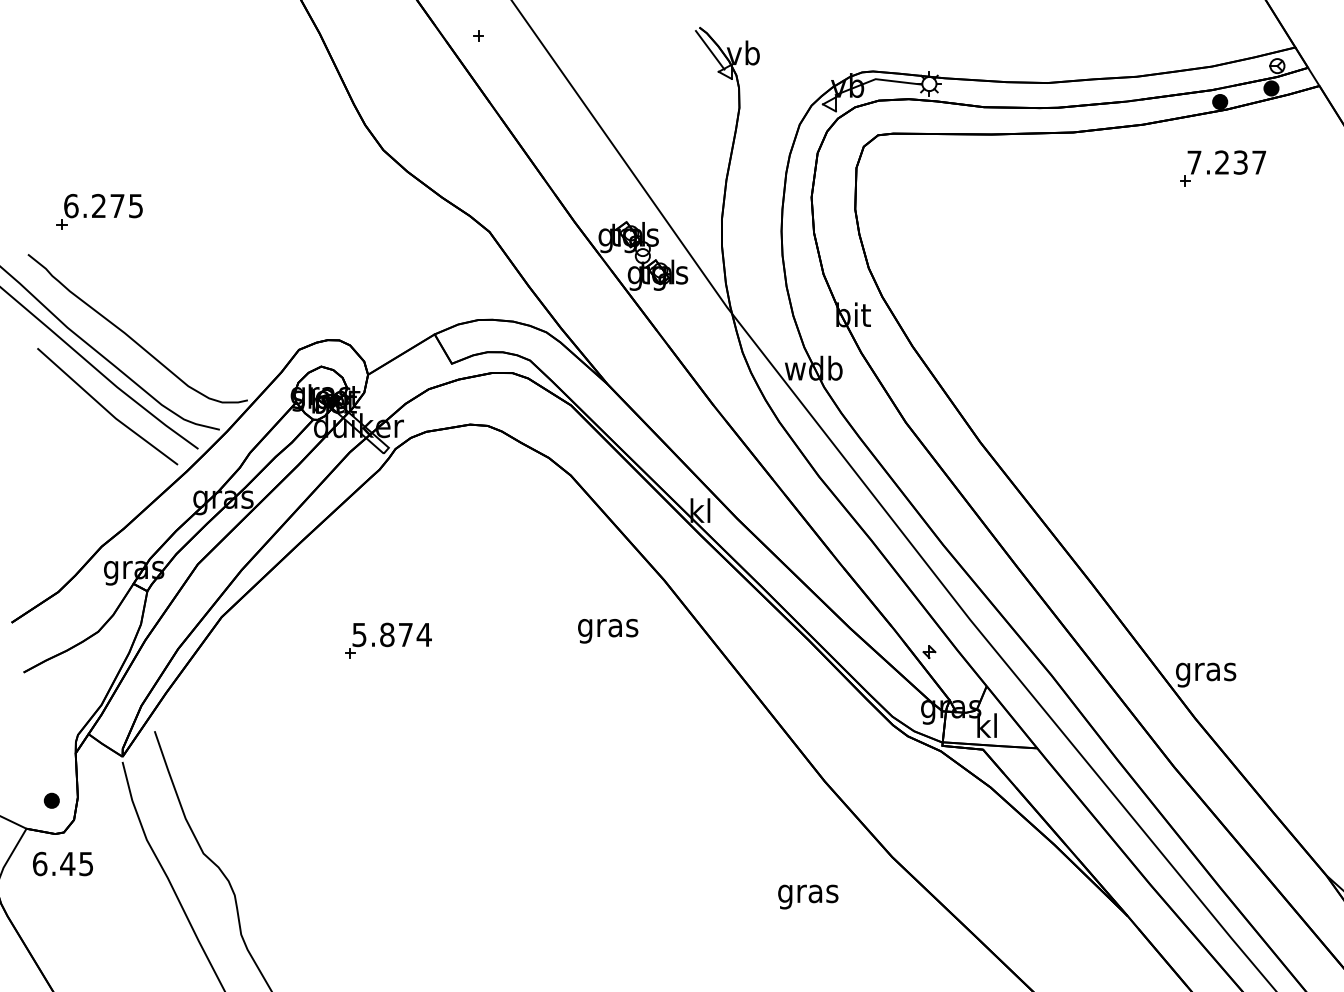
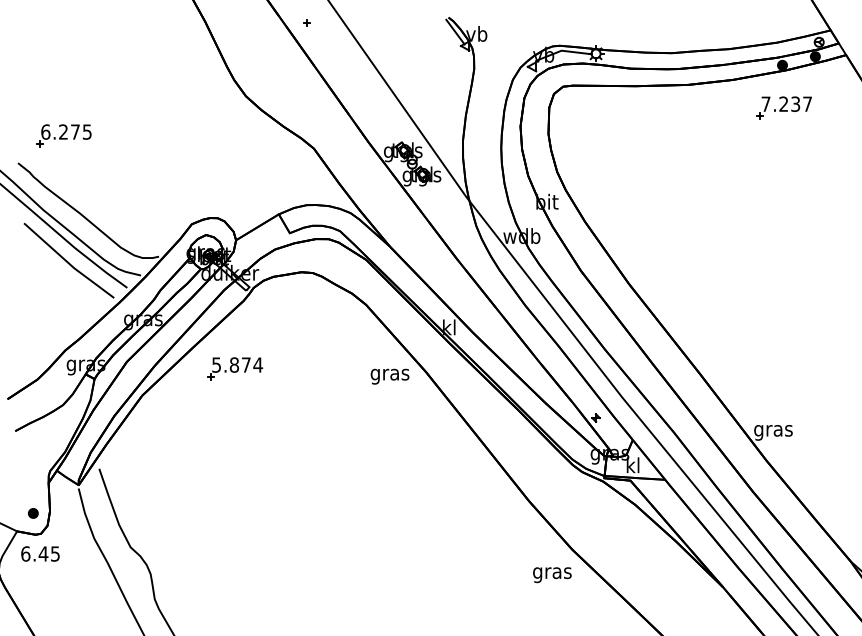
text: (607, 630) -> (389, 376), moved
part: (388, 640) -> (235, 368), moved
text: (808, 897) -> (552, 575), moved

